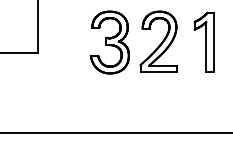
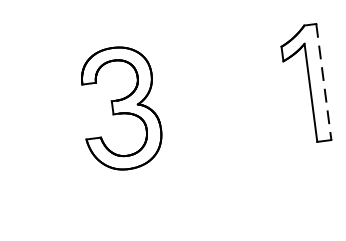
part: (158, 41) -> (215, 94), removed
line: (213, 42) -> (323, 82), solid -> dashed

